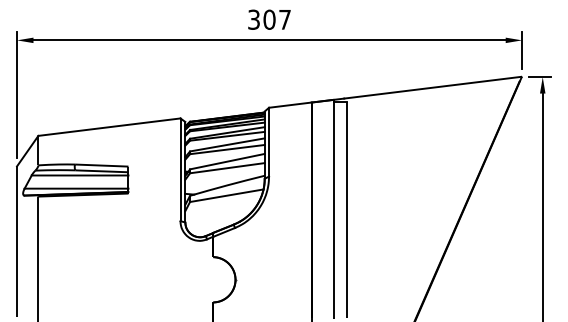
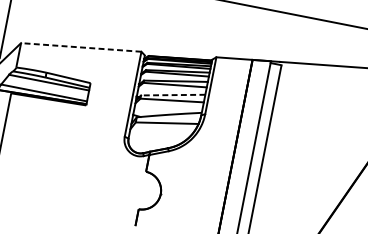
line: (109, 127) -> (81, 47), solid -> dashed
line: (226, 161) -> (172, 94), solid -> dashed

